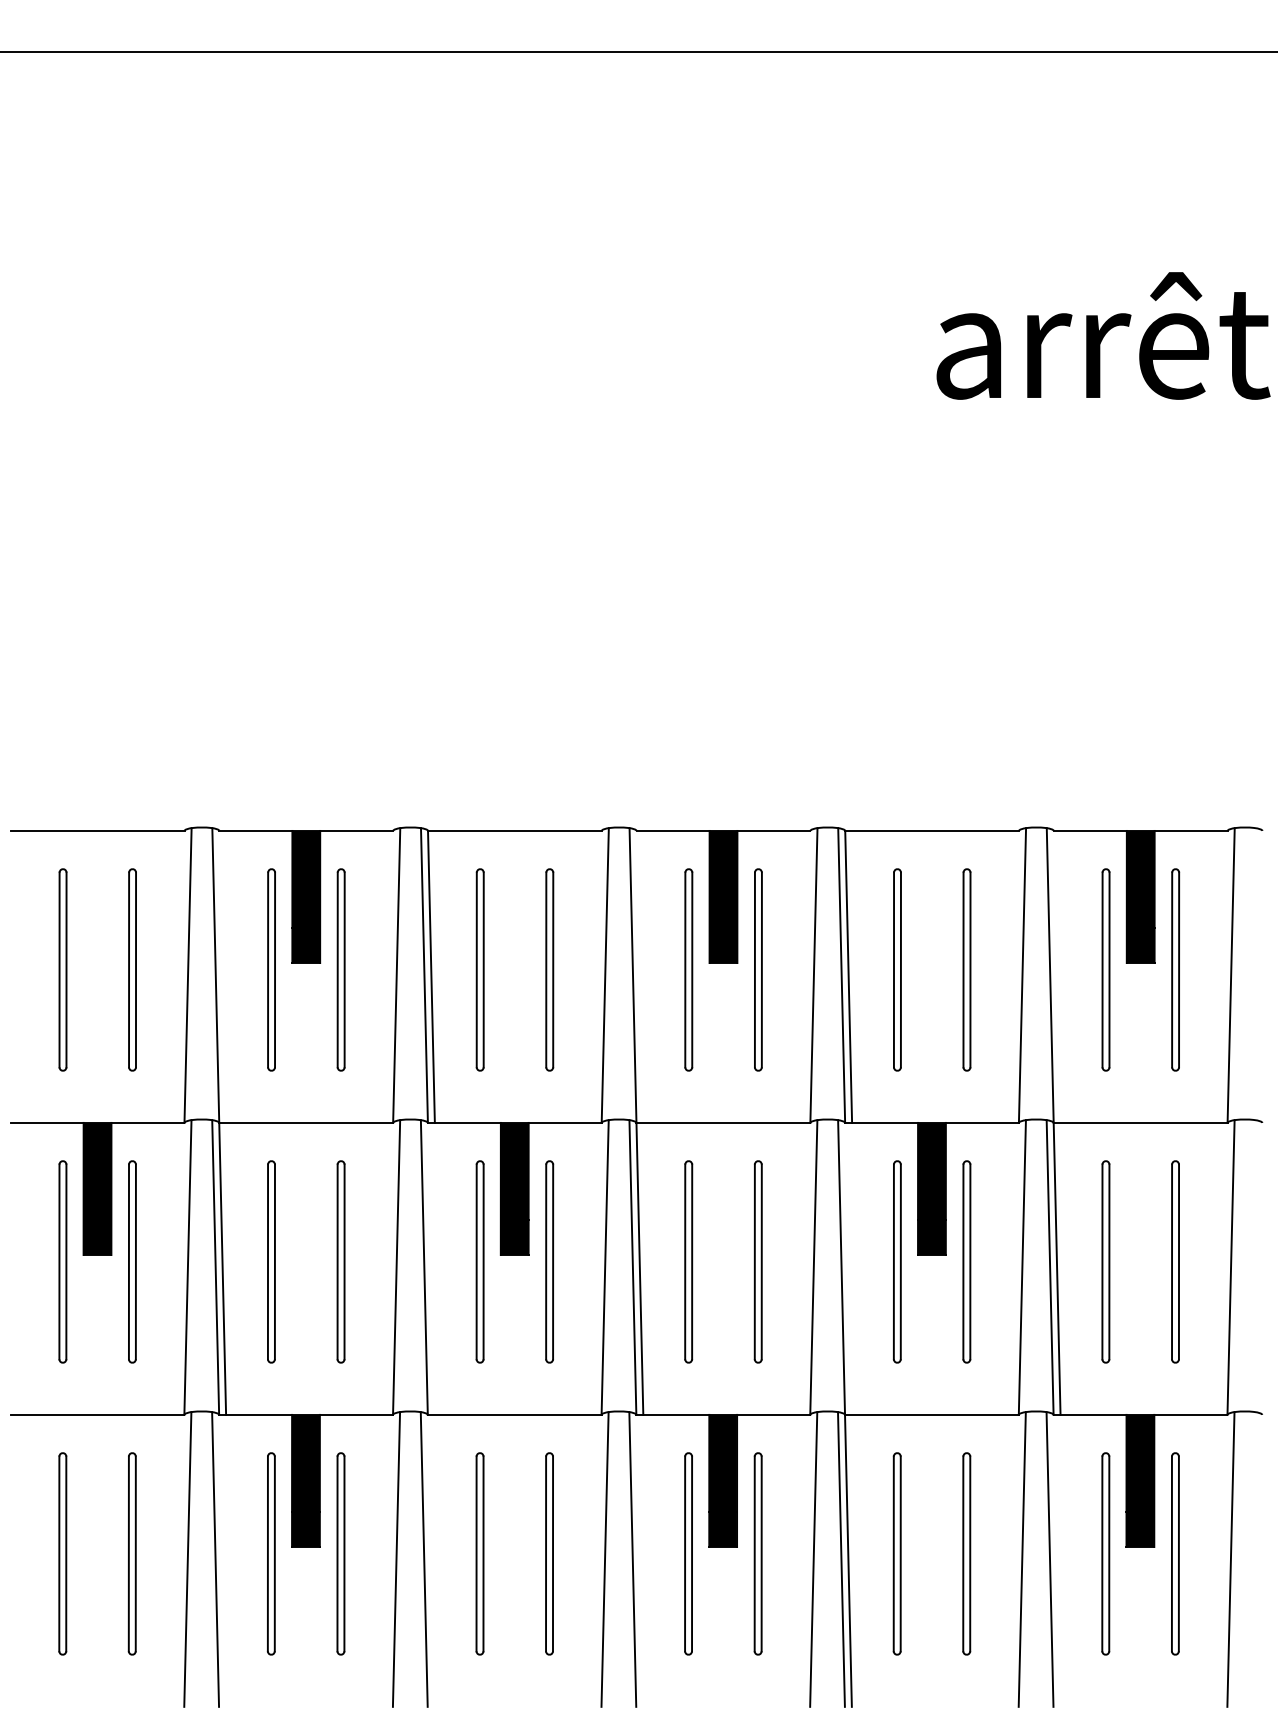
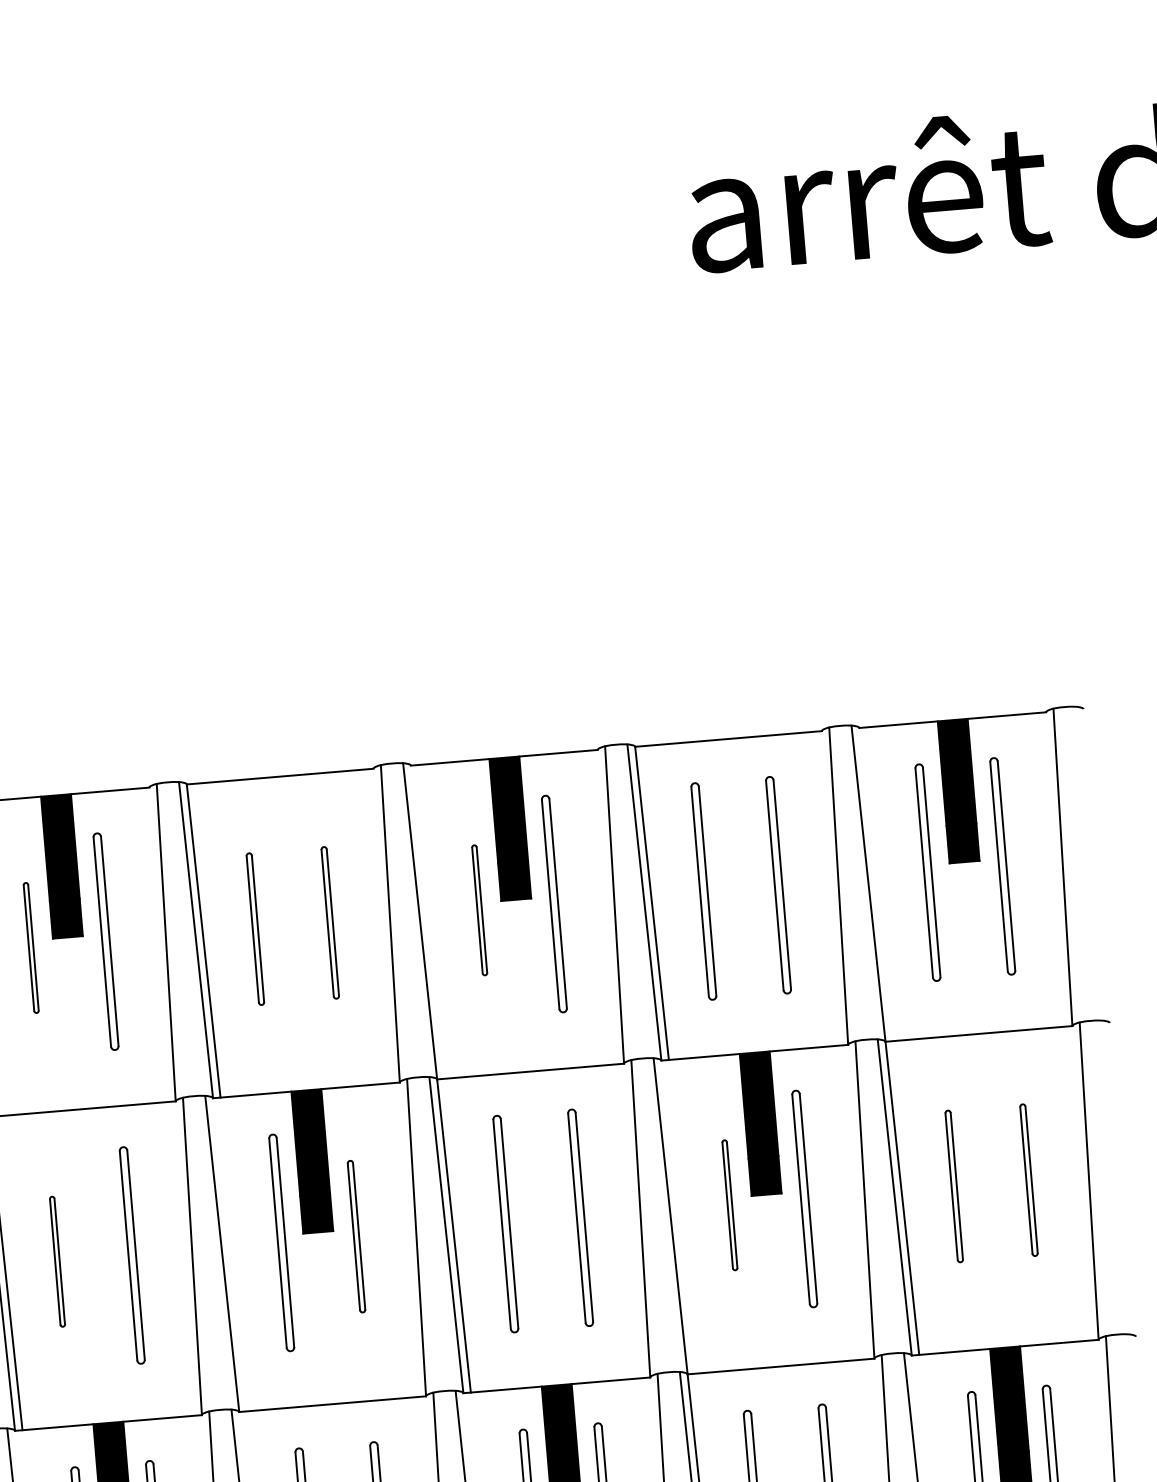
part: (271, 969) -> (31, 947), size x0.6
part: (479, 969) -> (254, 928), size x0.7
part: (549, 969) -> (329, 922), size x0.7
part: (688, 969) -> (479, 909), size x0.6
part: (271, 1261) -> (57, 1261), size x0.6
part: (549, 1261) -> (356, 1236), size x0.7
part: (896, 1261) -> (729, 1204), size x0.6
part: (1105, 1261) -> (953, 1186), size x0.7
part: (1175, 1261) -> (1028, 1179), size x0.7

